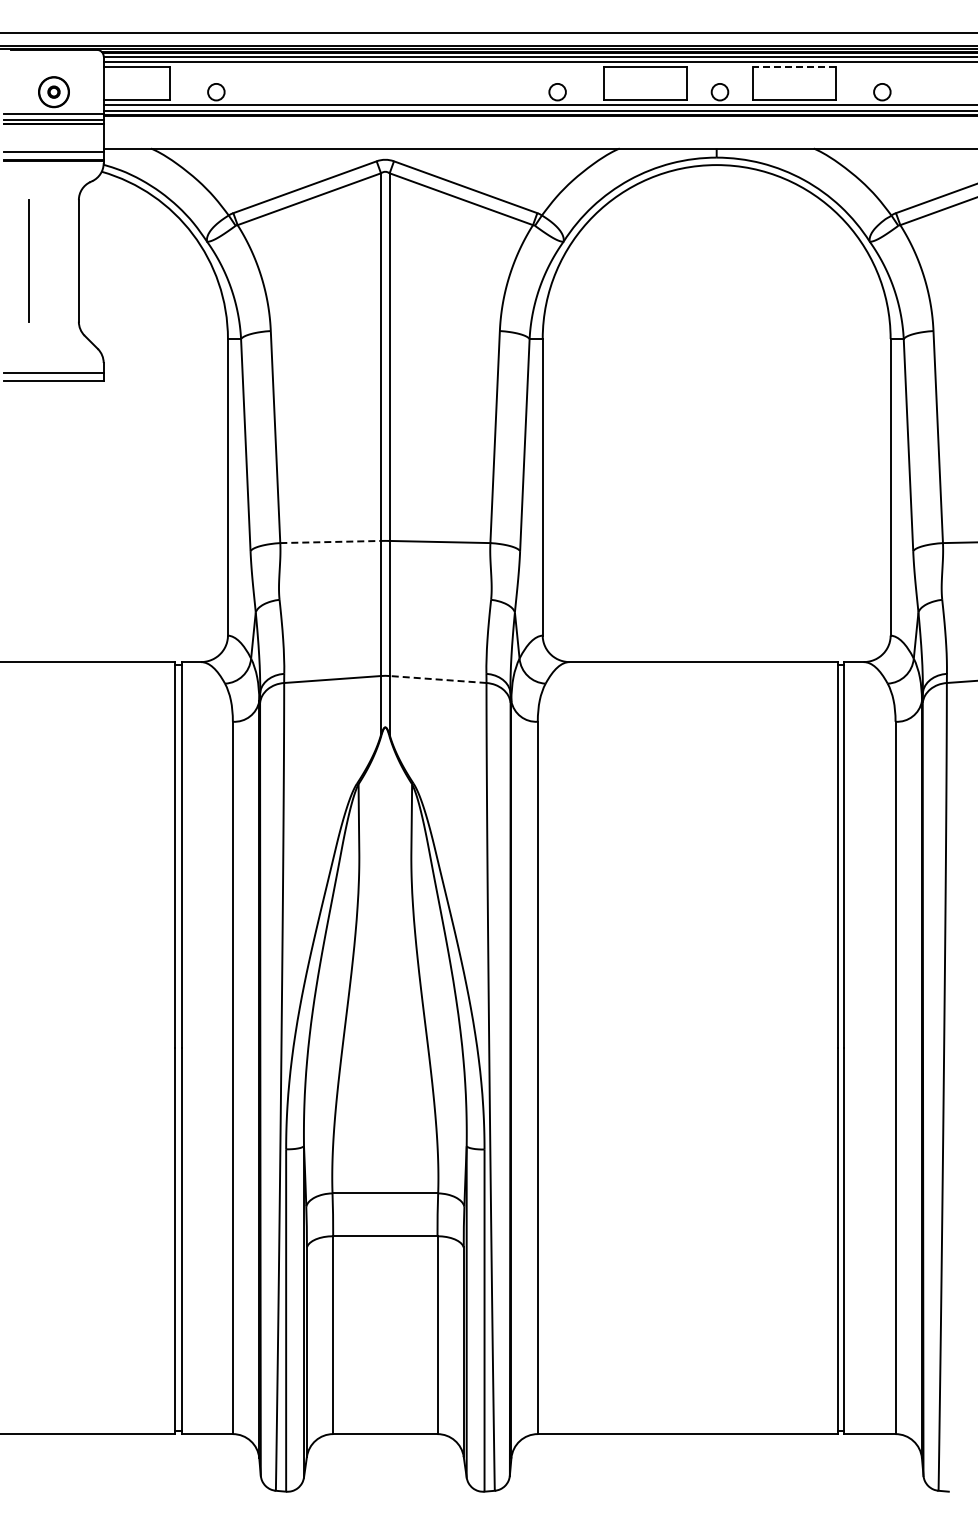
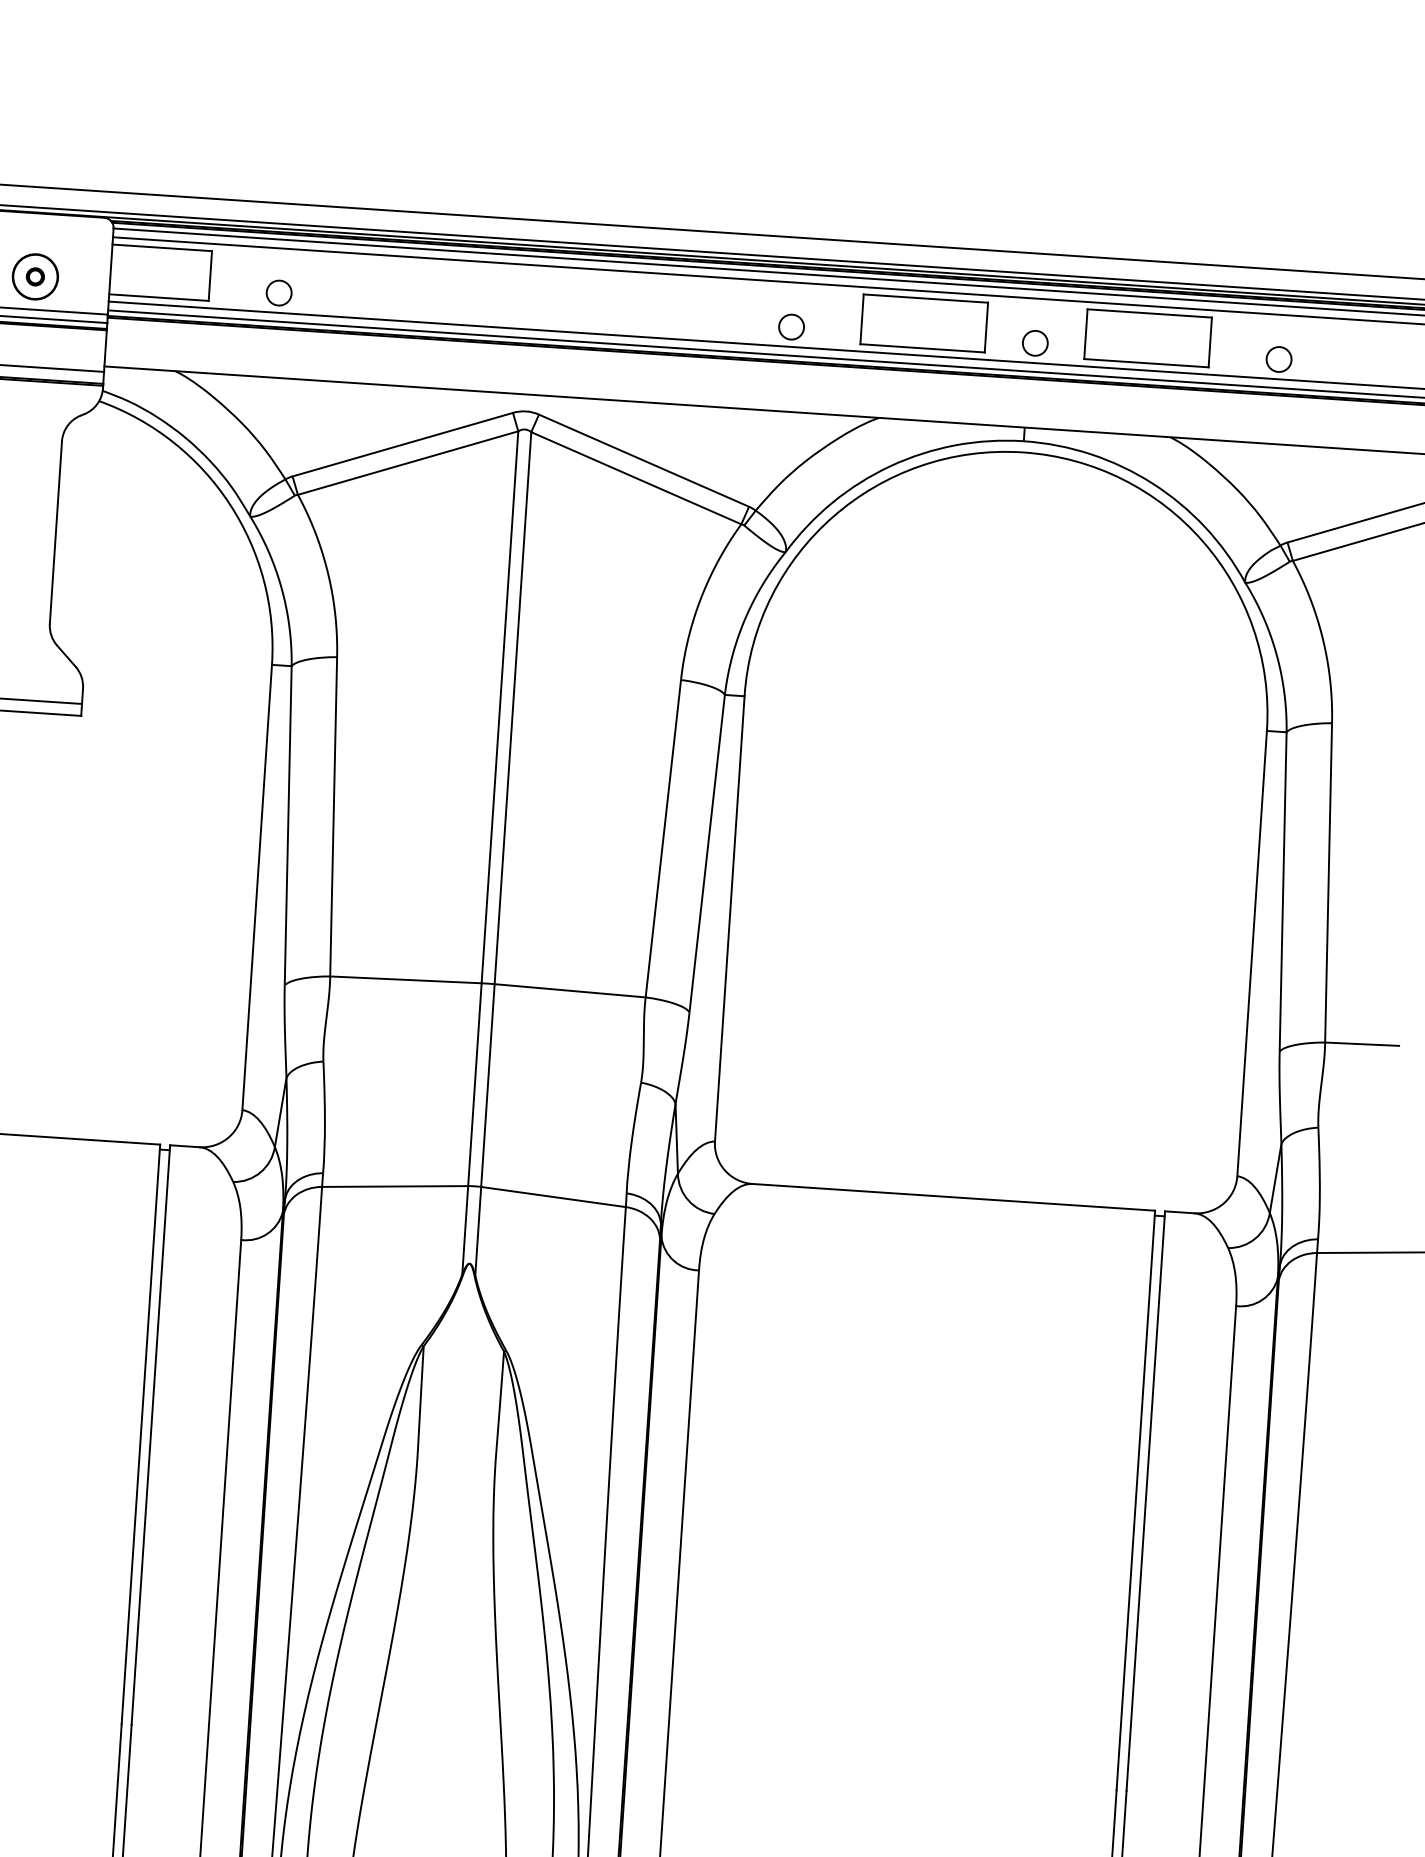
line: (794, 67) -> (1149, 313), dashed -> solid
line: (331, 542) -> (407, 980), dashed -> solid
line: (438, 679) -> (554, 1197), dashed -> solid

